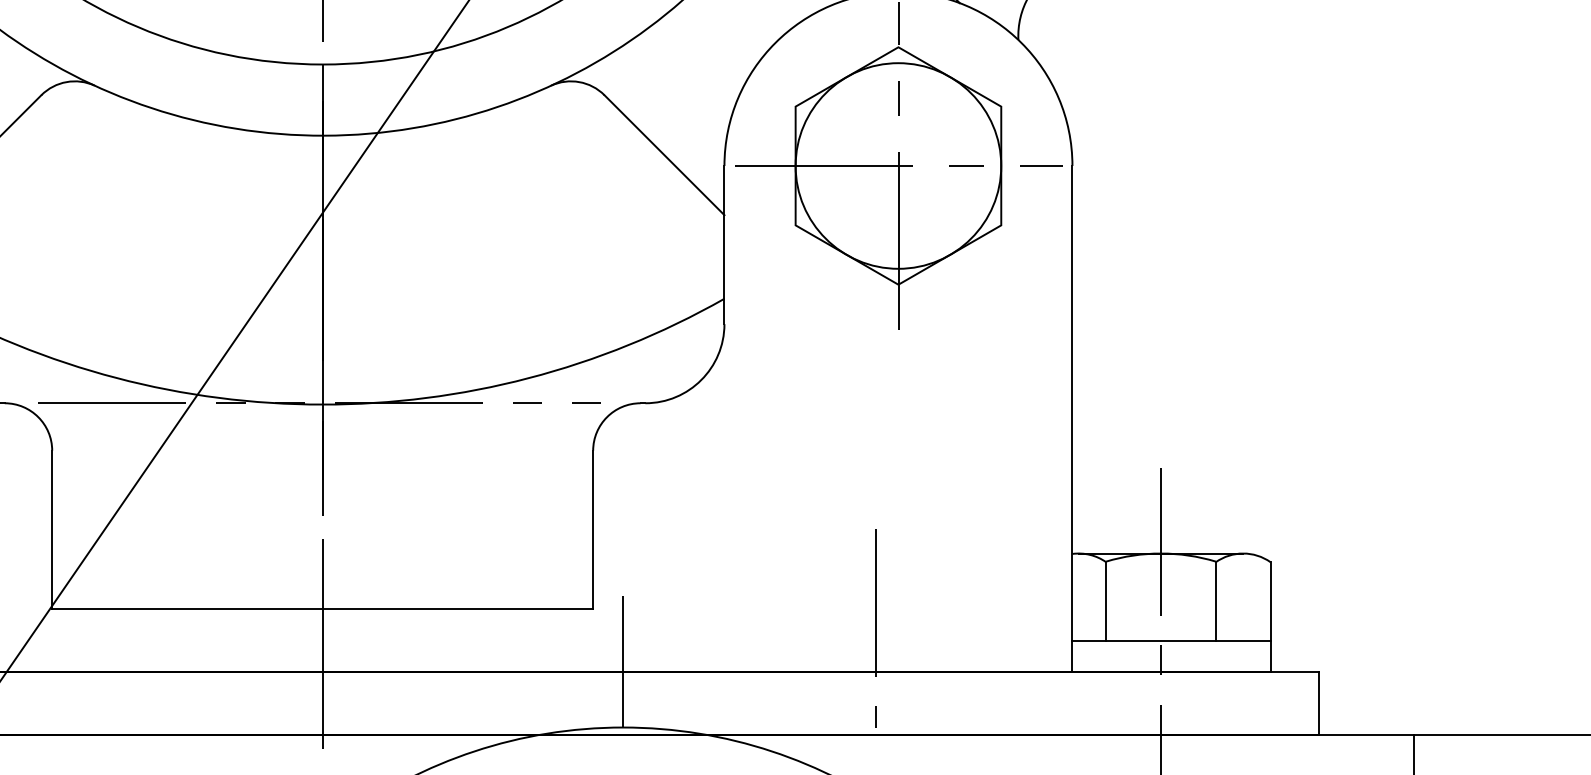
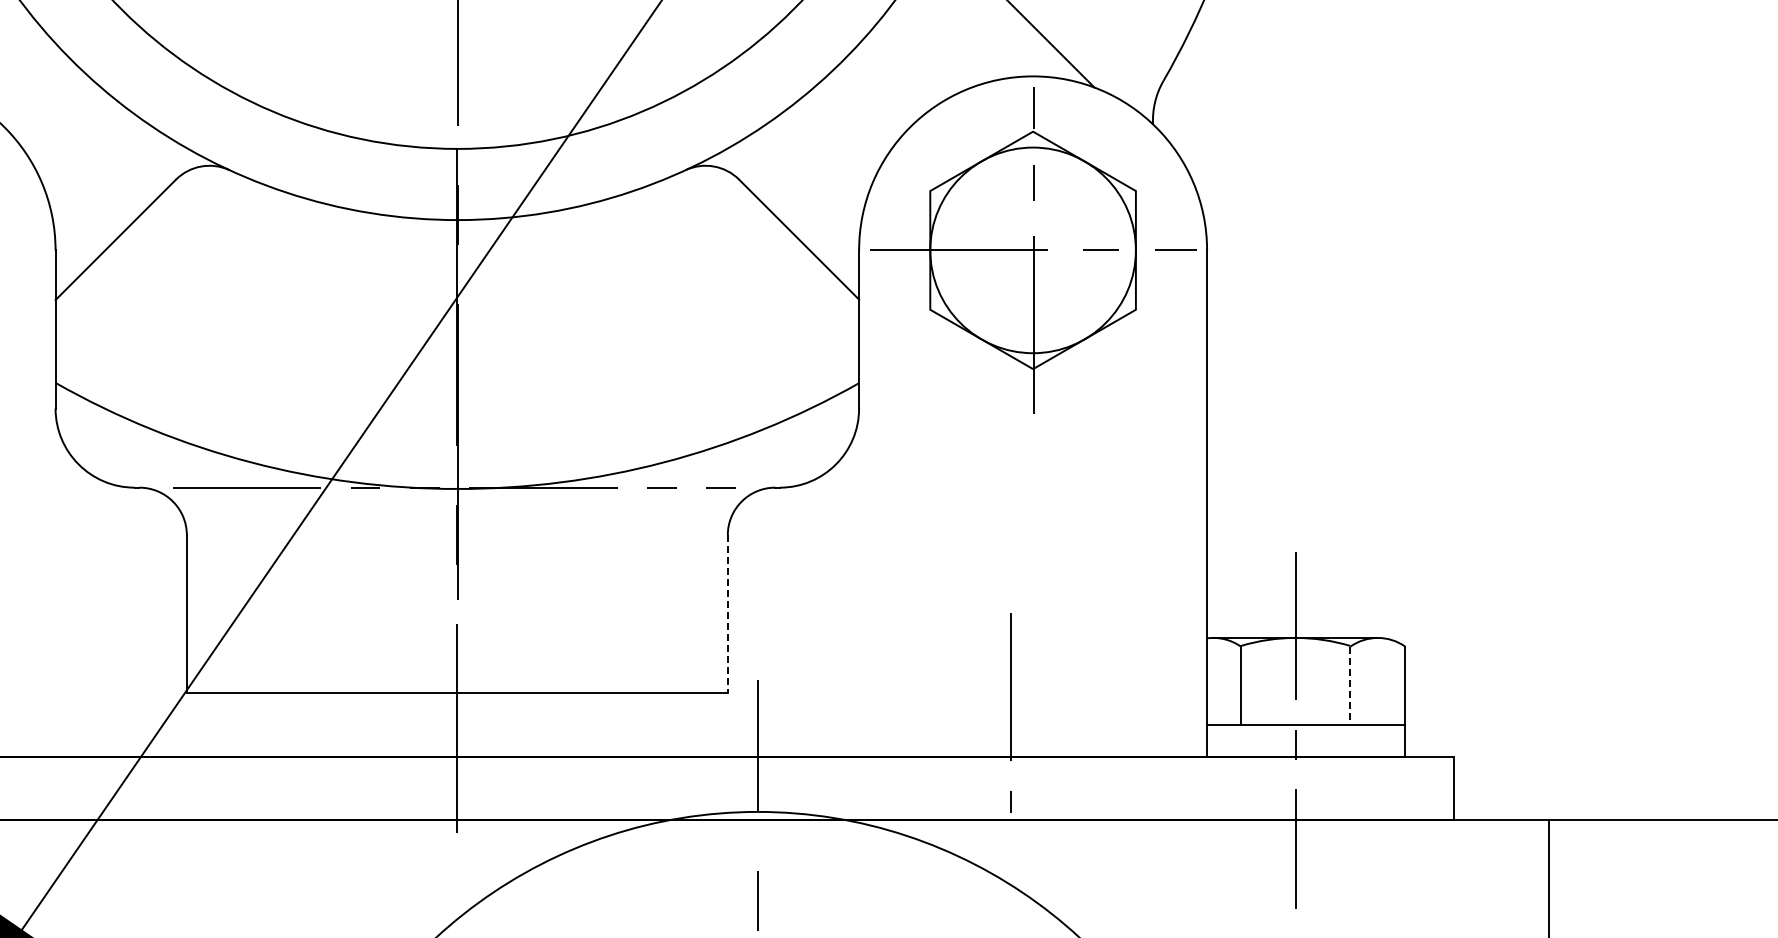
line: (592, 530) -> (727, 614), solid -> dashed
line: (1215, 602) -> (1350, 686), solid -> dashed

